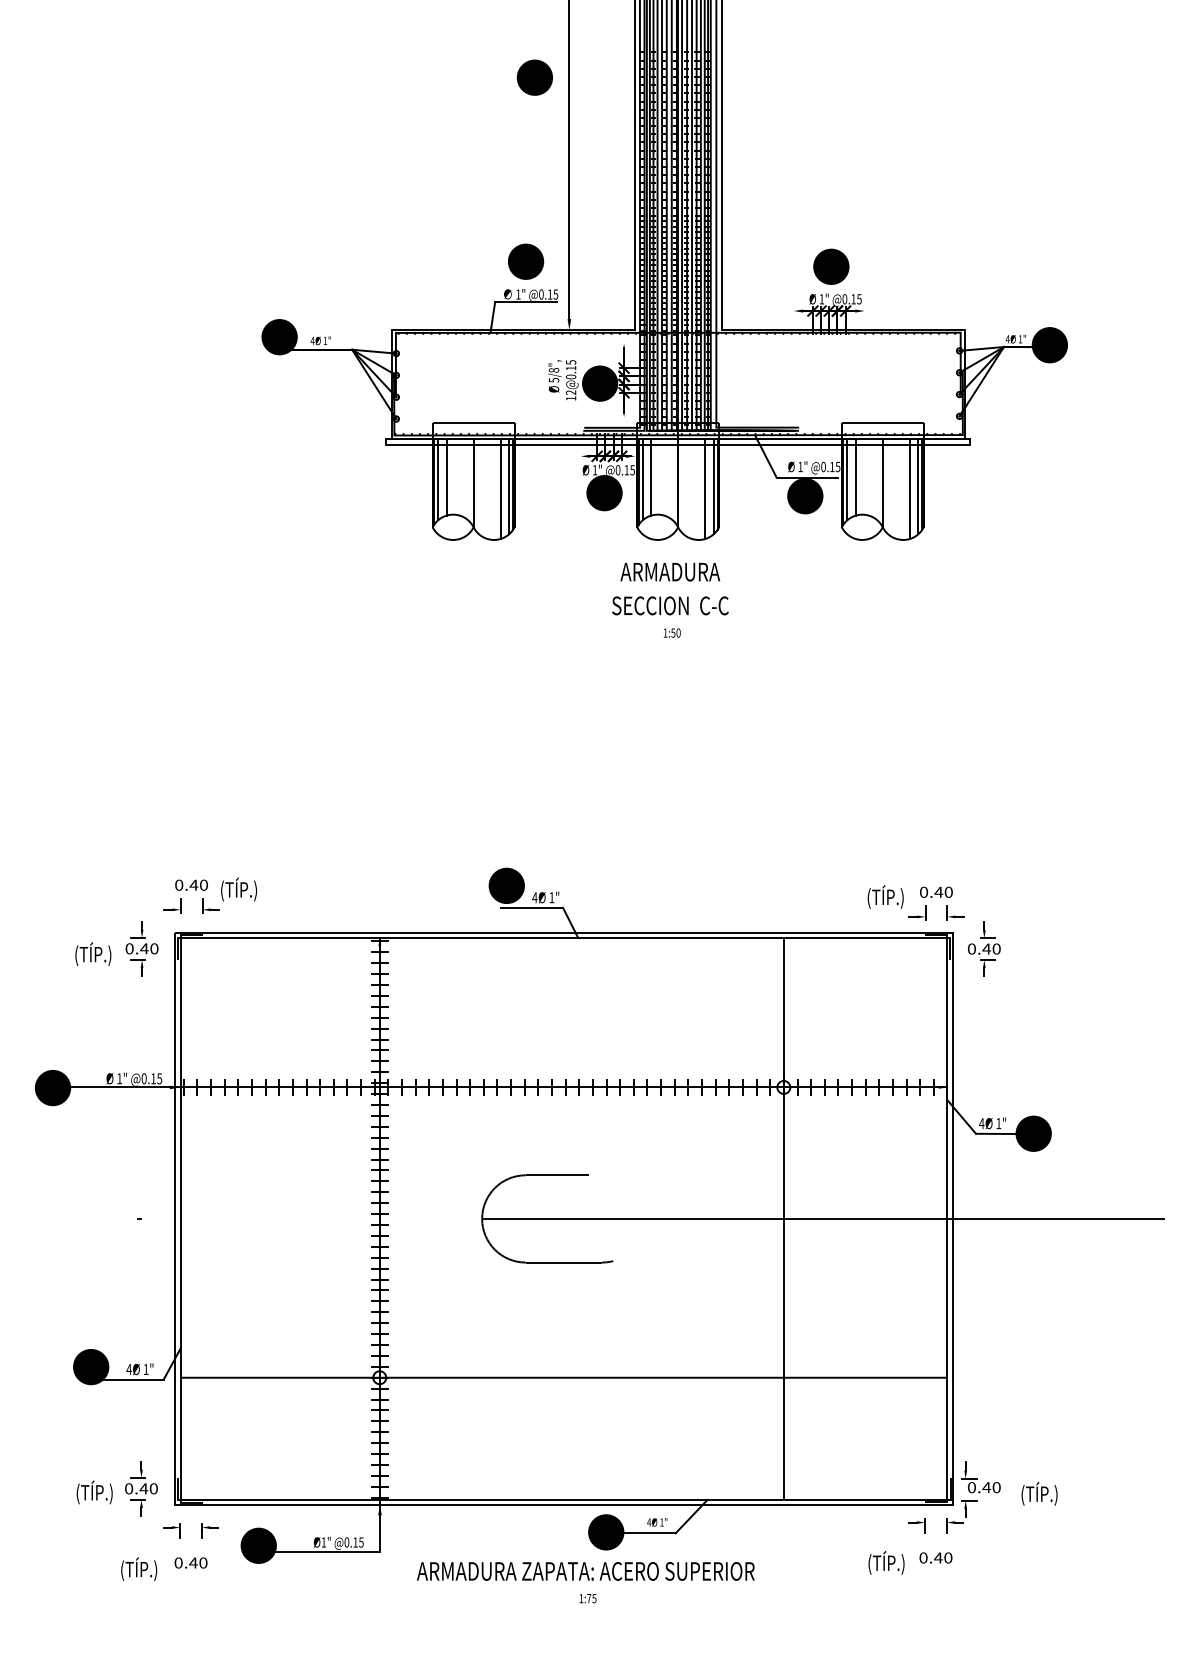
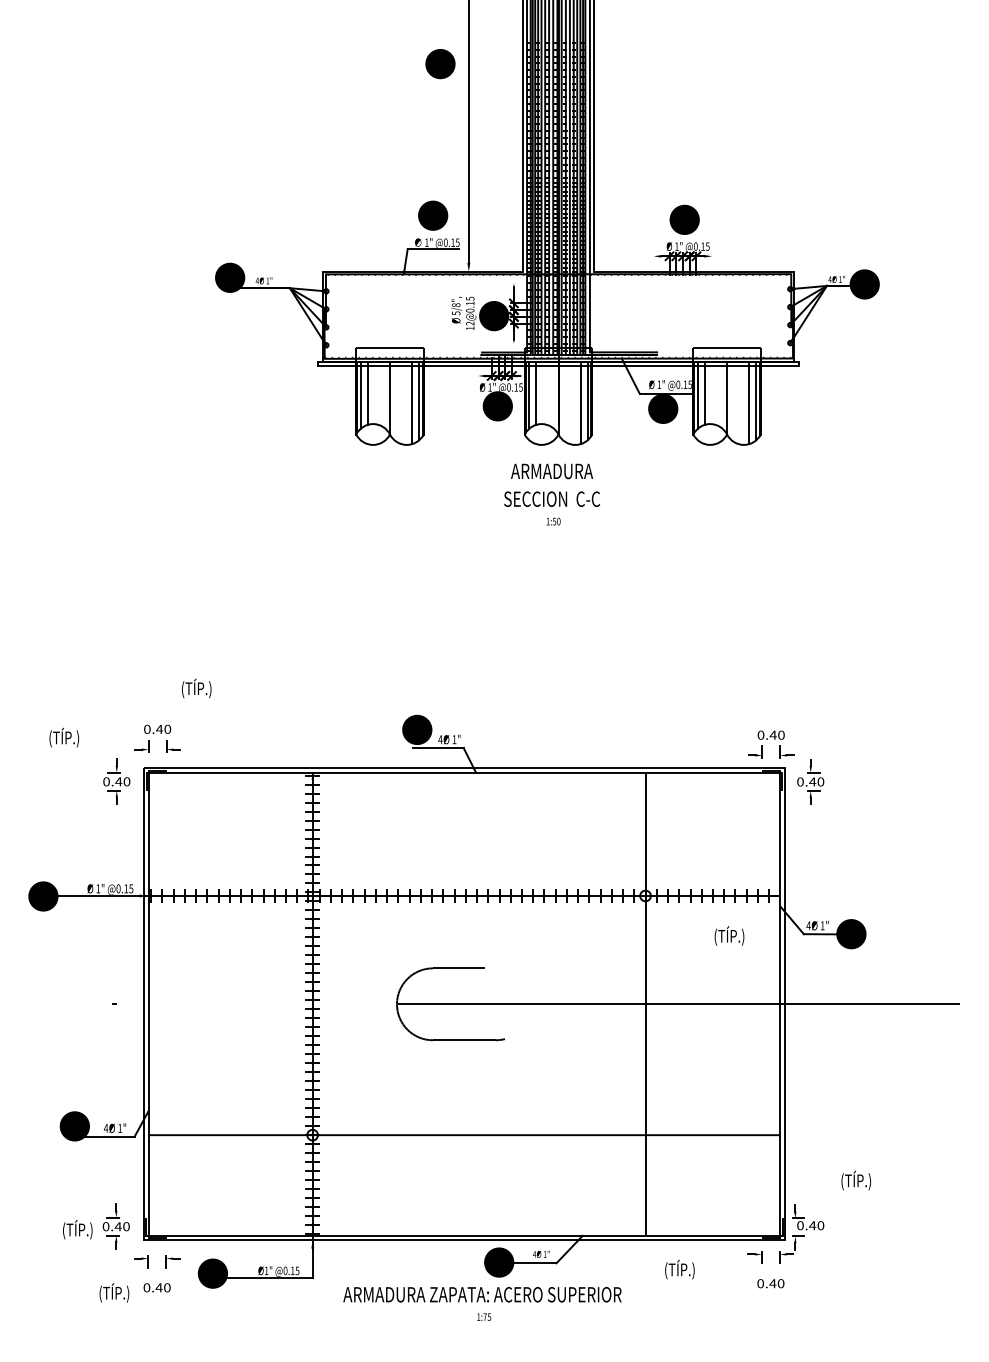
text: (238, 889) -> (196, 688), moved
text: (885, 896) -> (729, 935), moved
text: (93, 954) -> (64, 737), moved
text: (1039, 1493) -> (856, 1180), moved
text: (886, 1562) -> (679, 1269), moved

